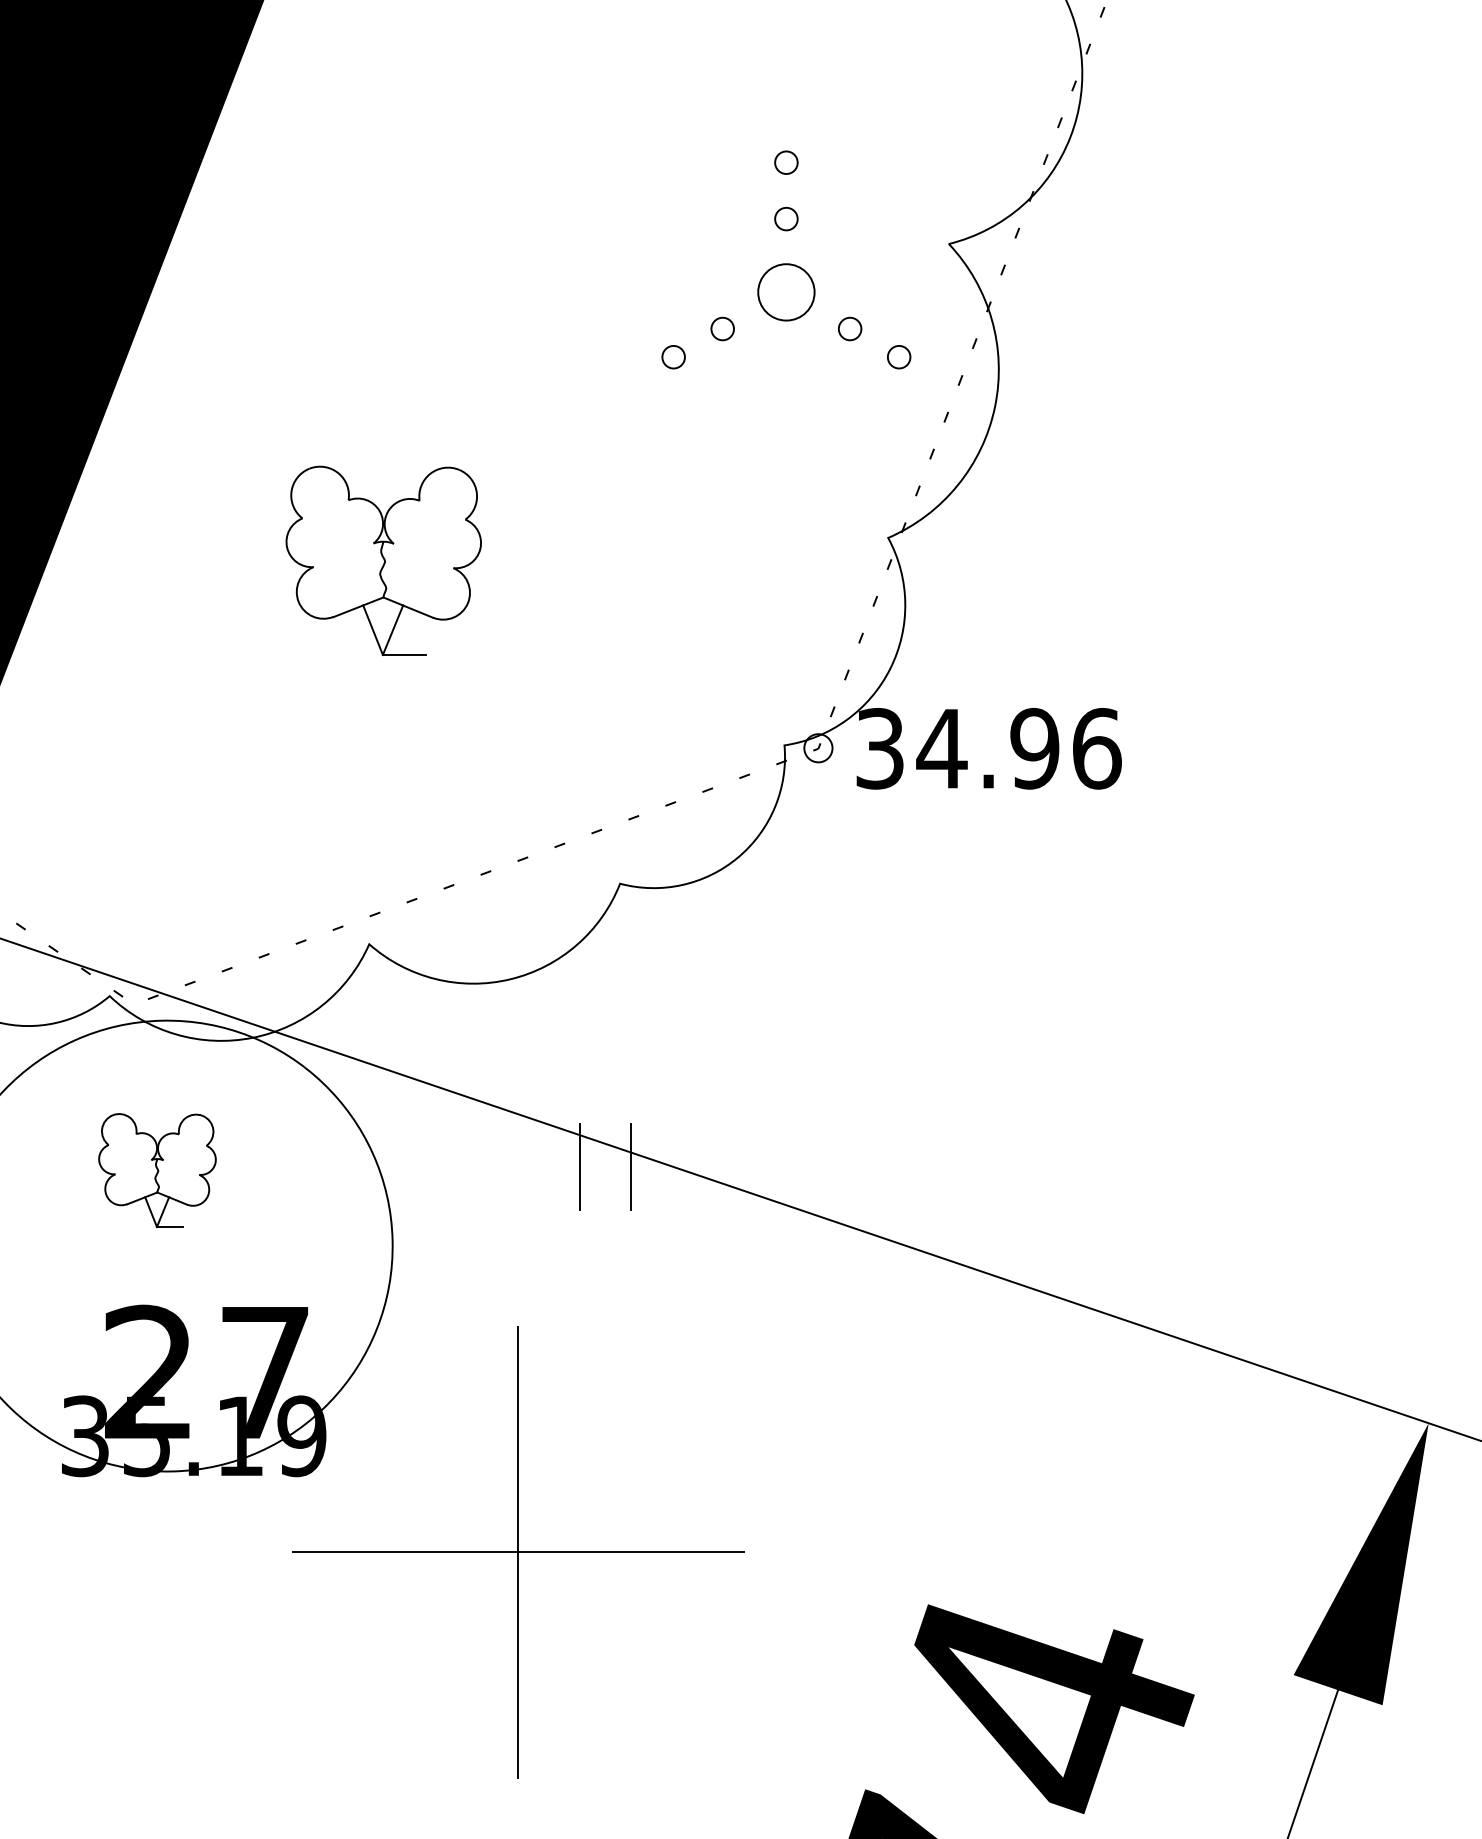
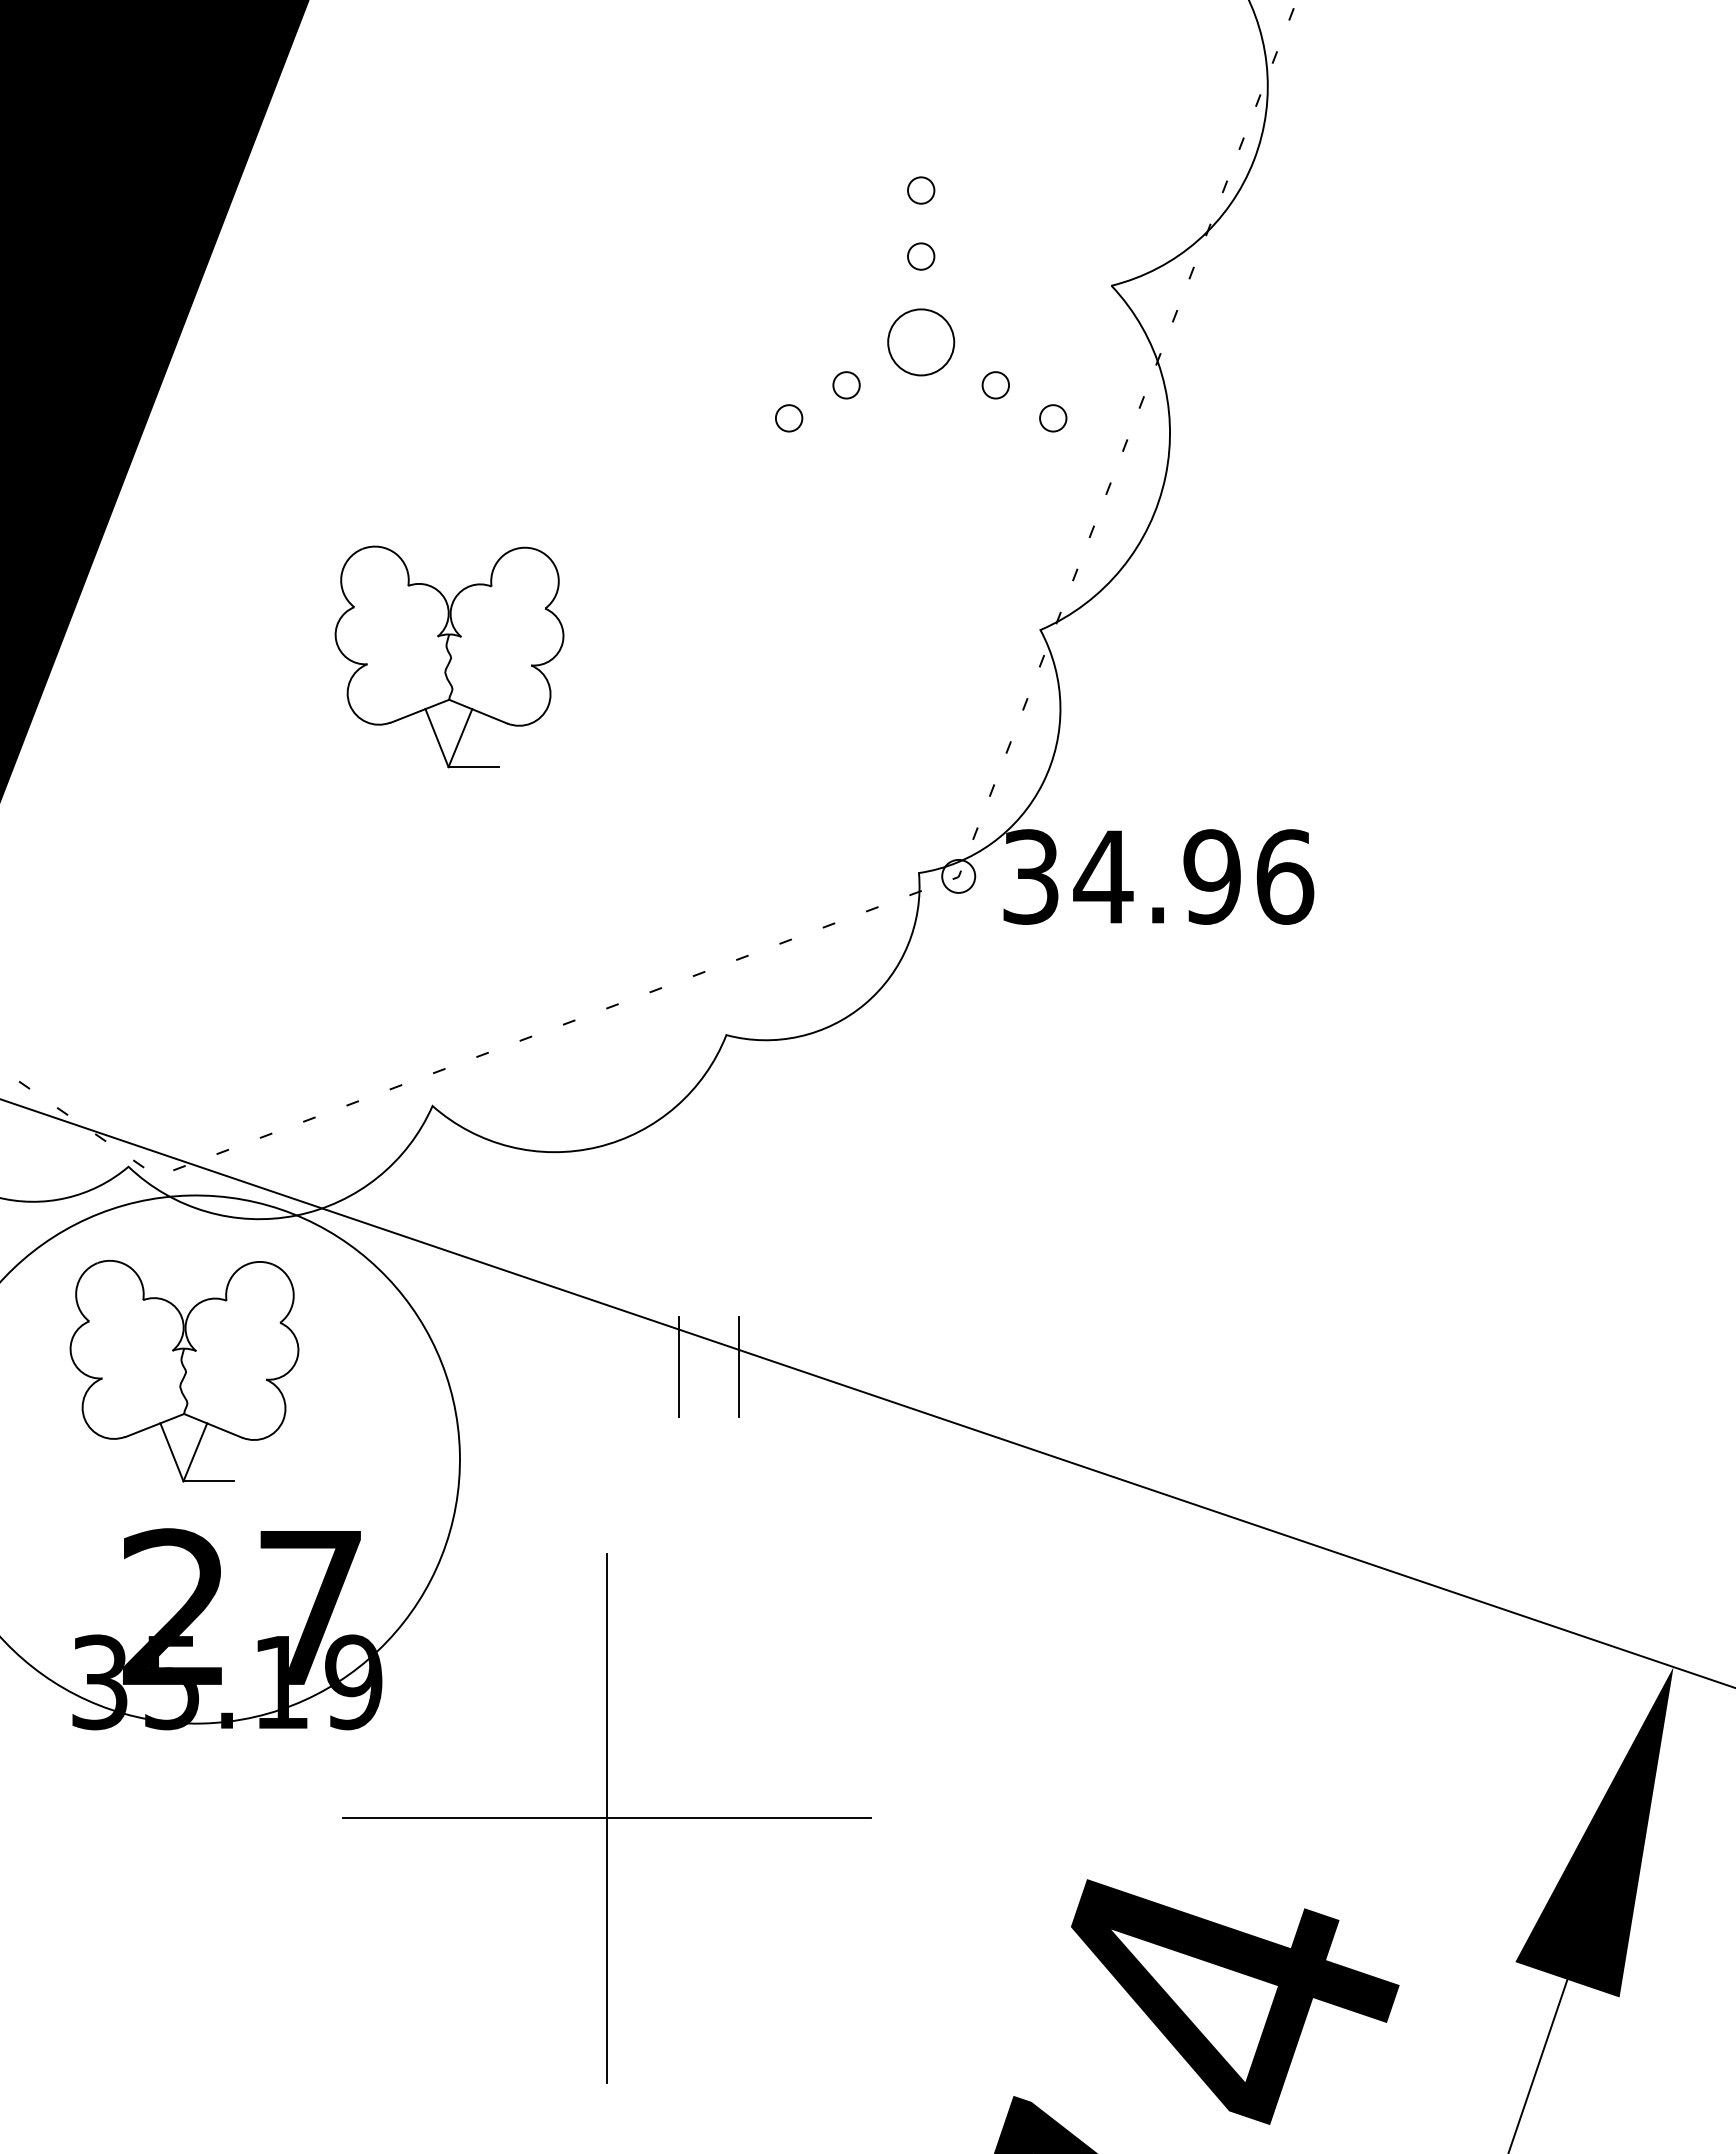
part: (157, 1170) -> (184, 1370), size x1.67

